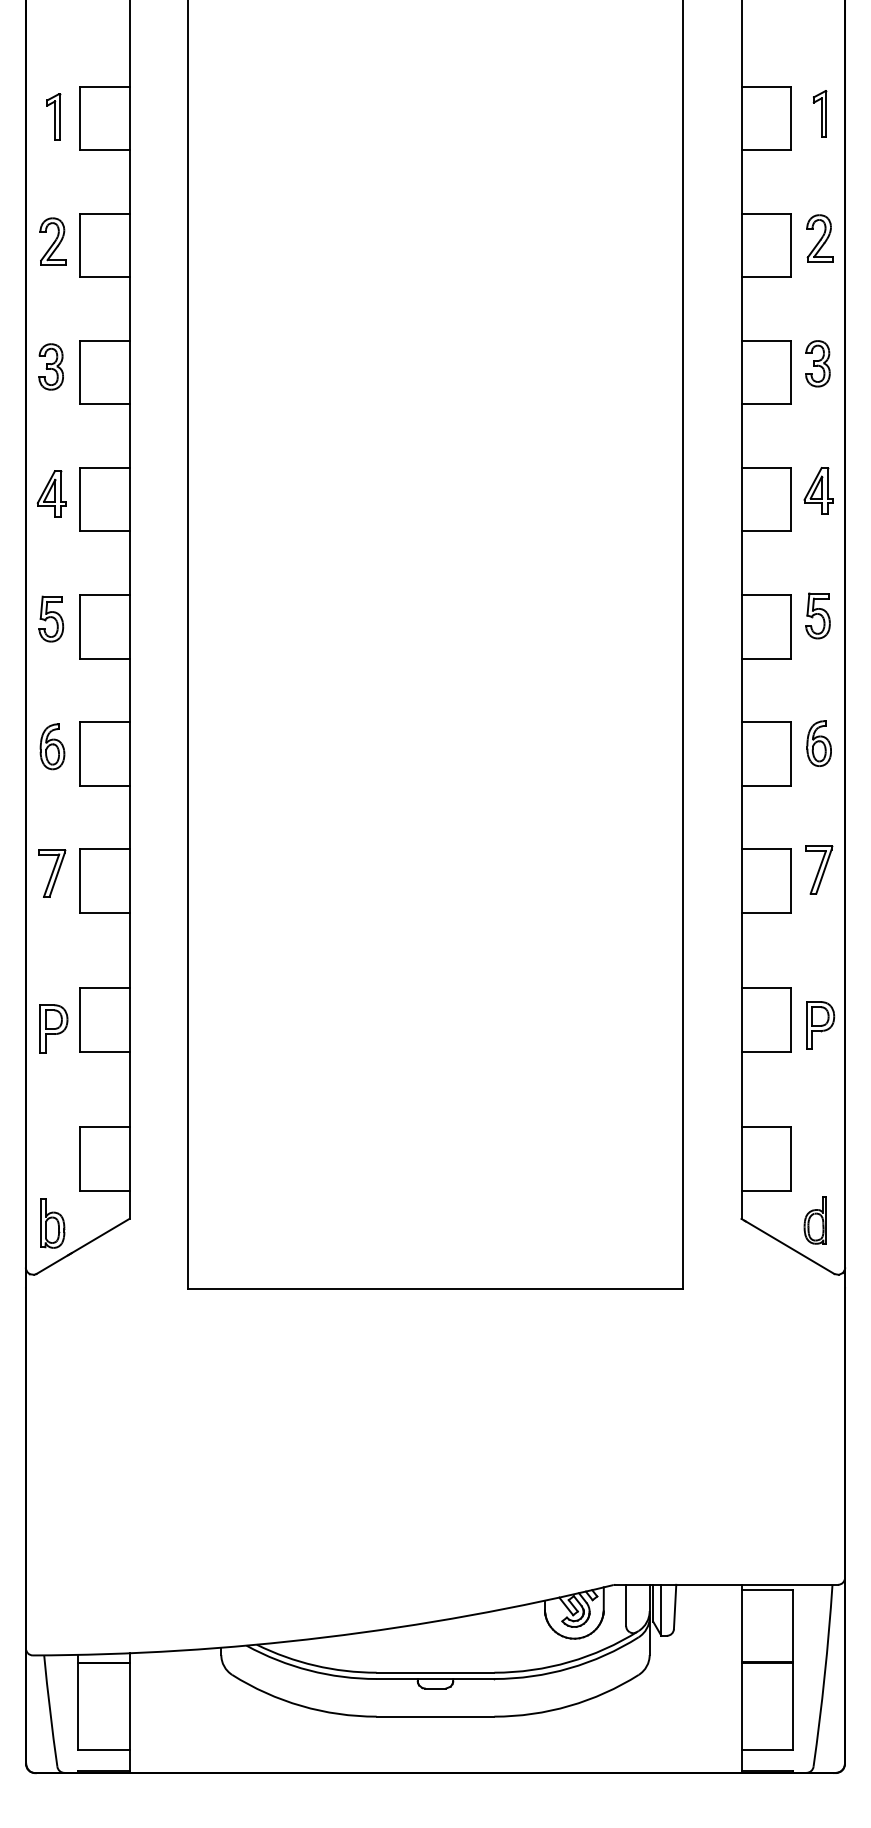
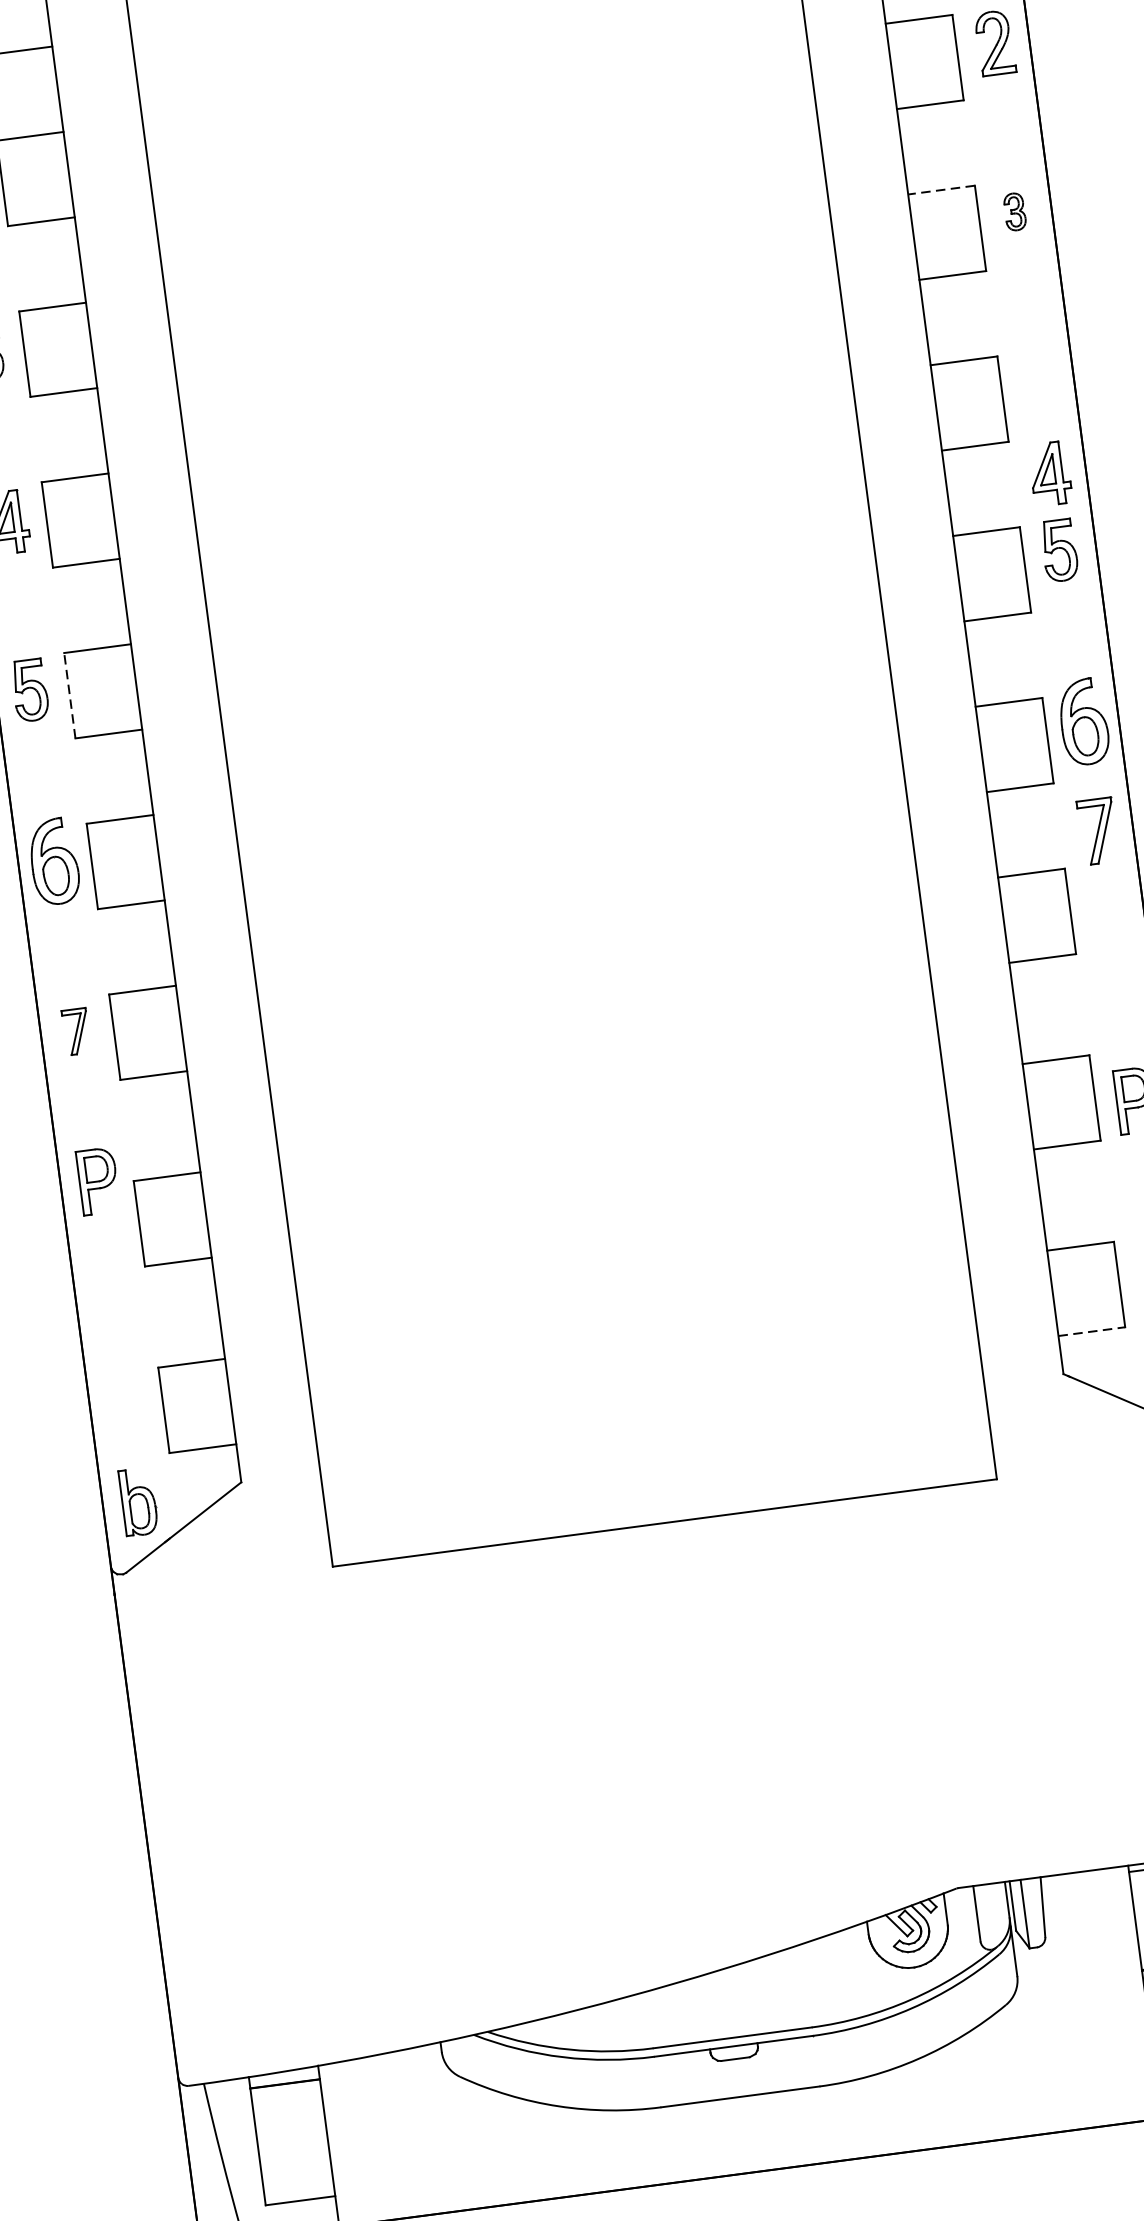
line: (766, 340) -> (941, 189), solid -> dashed
part: (817, 363) -> (1014, 211), size x0.6
part: (818, 490) -> (1050, 473), moved
line: (79, 626) -> (69, 695), solid -> dashed
part: (818, 743) -> (1082, 721), size x1.4
part: (52, 746) -> (54, 861), size x1.4
part: (819, 869) -> (1098, 830), moved
part: (52, 873) -> (76, 1031), size x0.7
part: (53, 1028) -> (97, 1180), moved
line: (766, 1190) -> (1092, 1331), solid -> dashed

